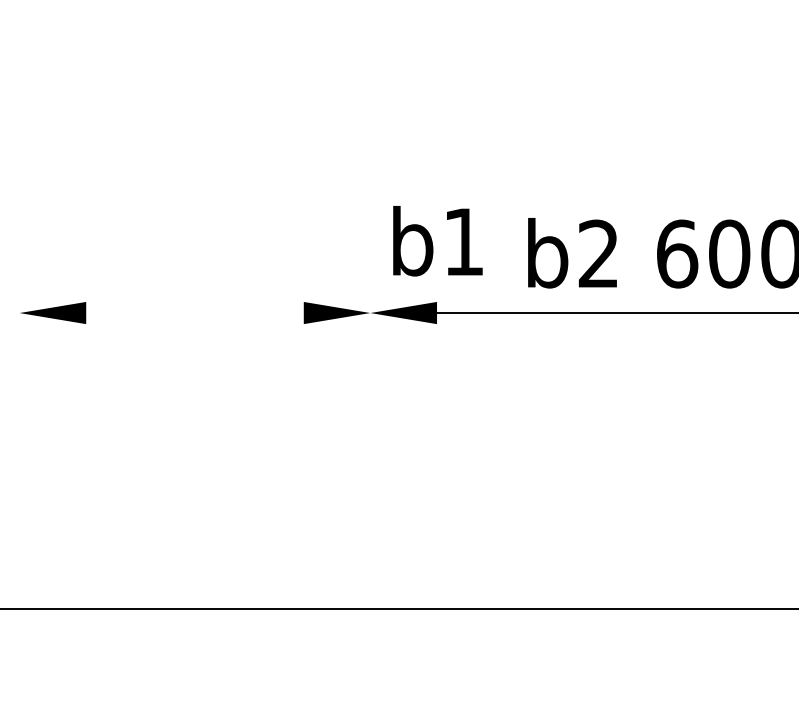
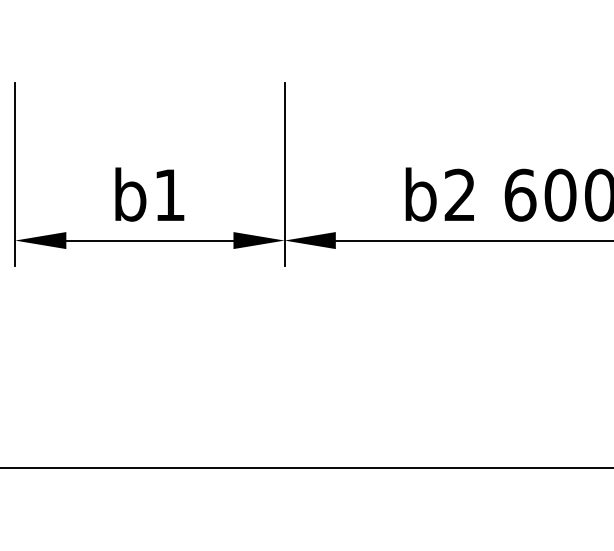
line: (19, 226) -> (15, 174), added
line: (370, 226) -> (284, 174), added
text: (437, 241) -> (149, 194), moved
line: (194, 313) -> (149, 240), added

